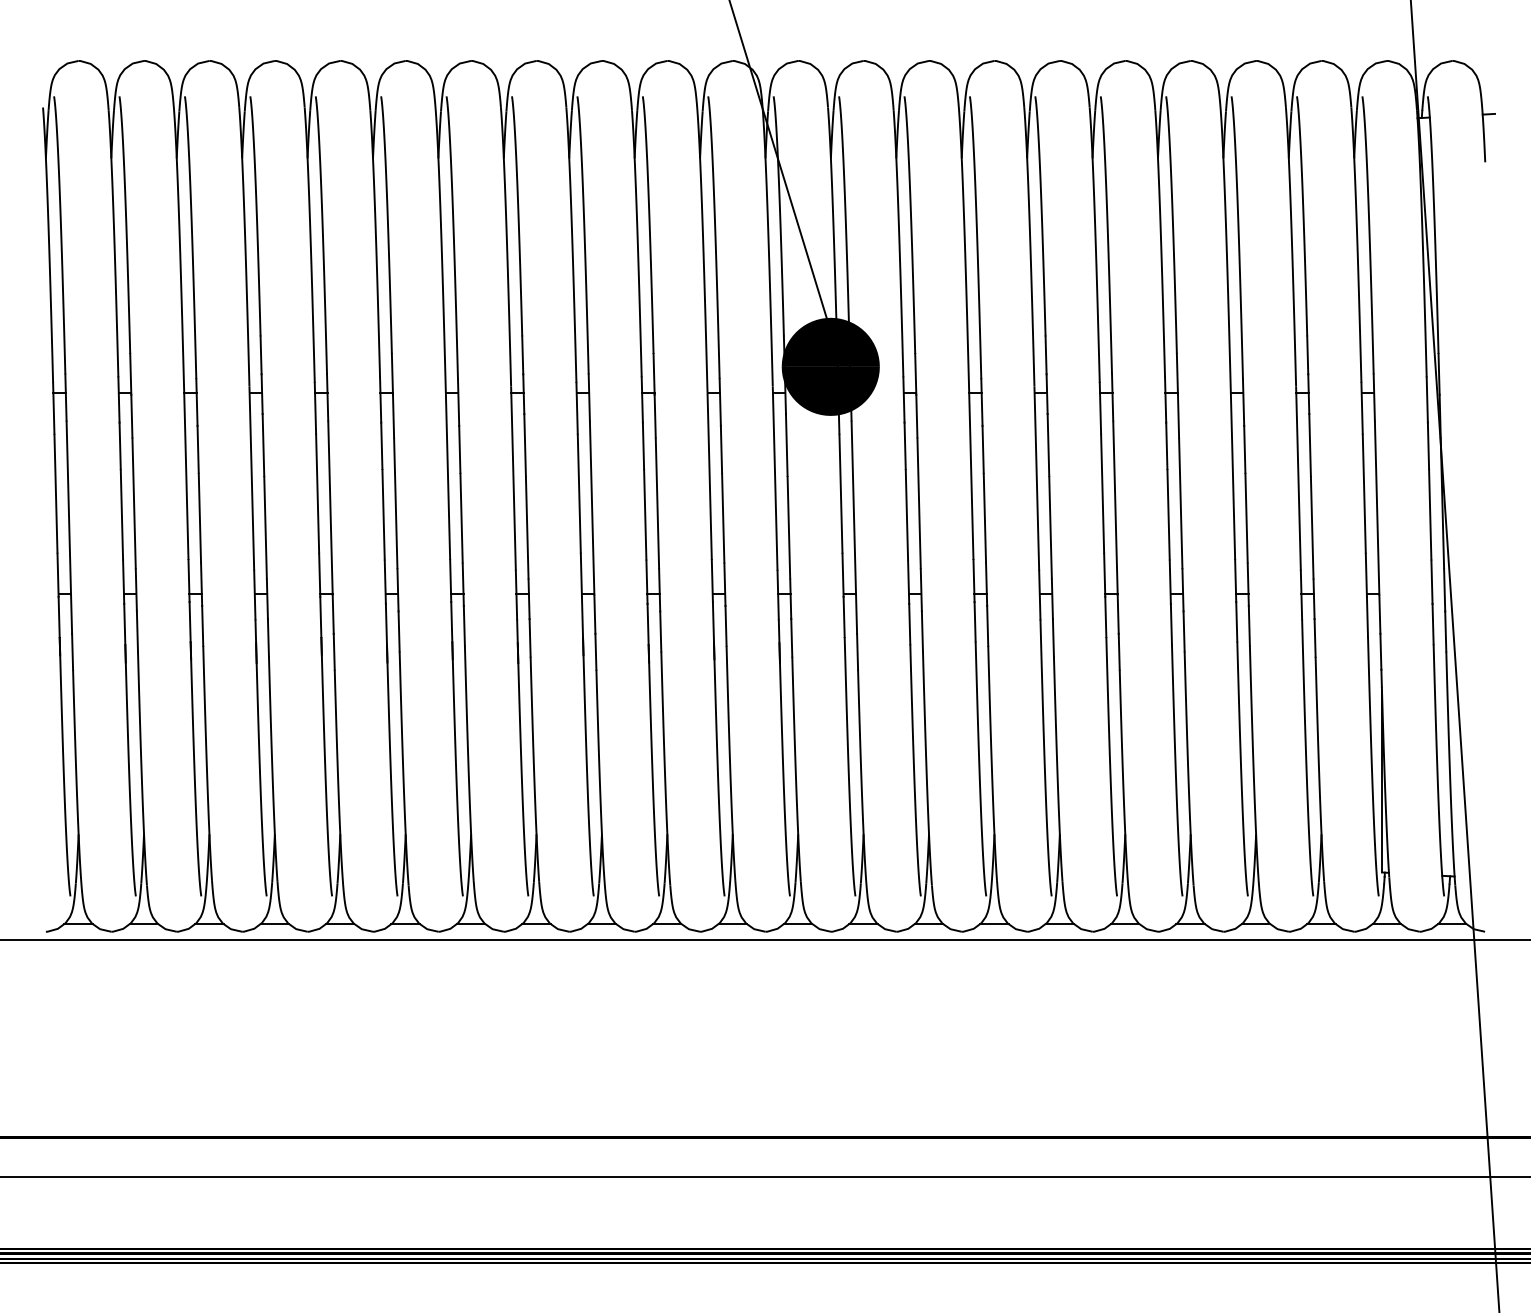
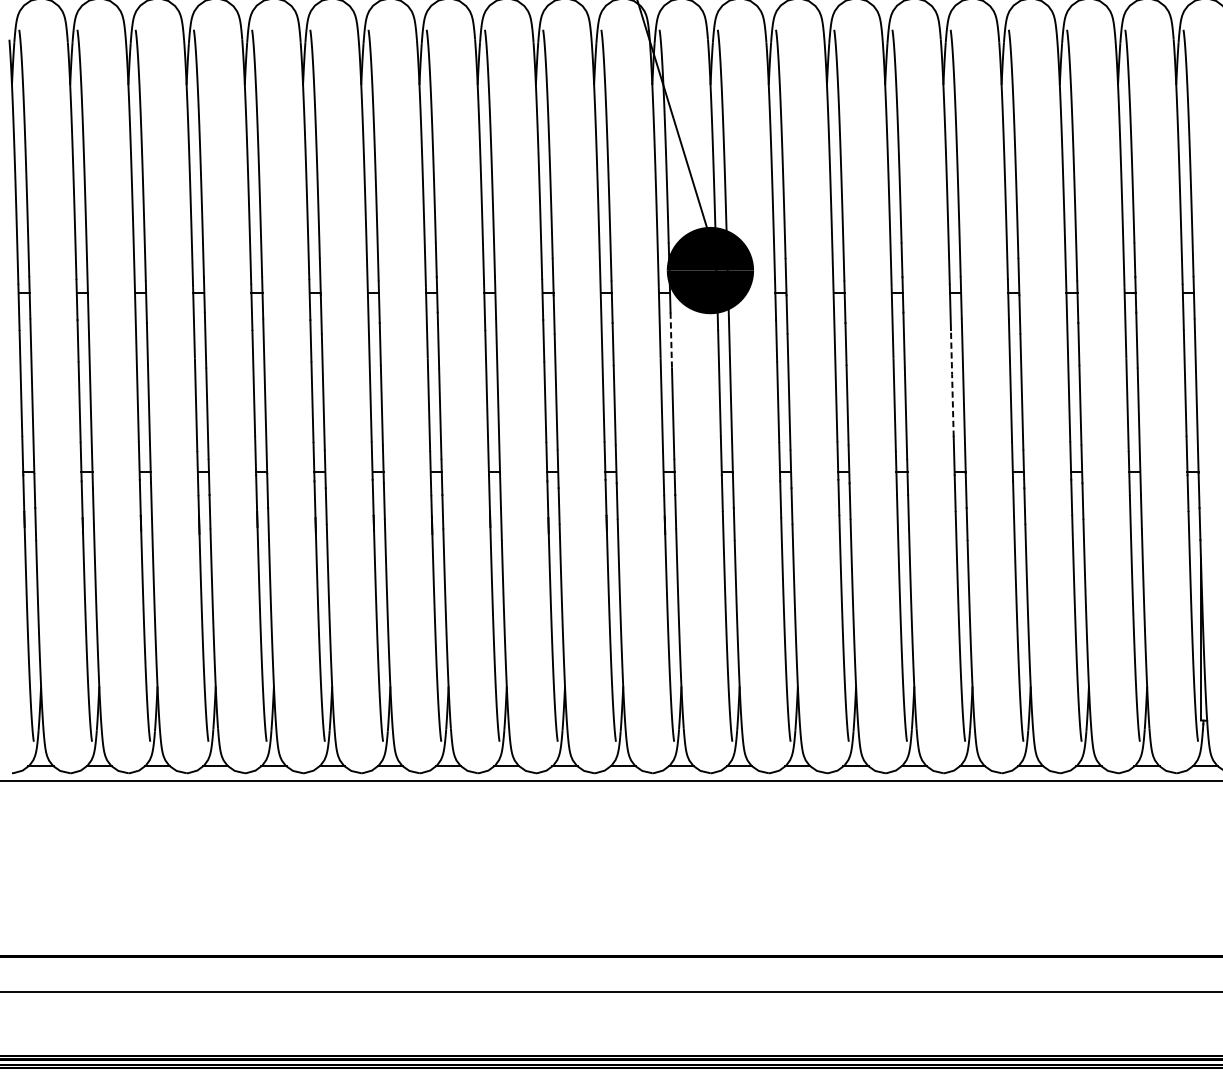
line: (786, 445) -> (671, 340), solid -> dashed
line: (1102, 493) -> (952, 383), solid -> dashed

